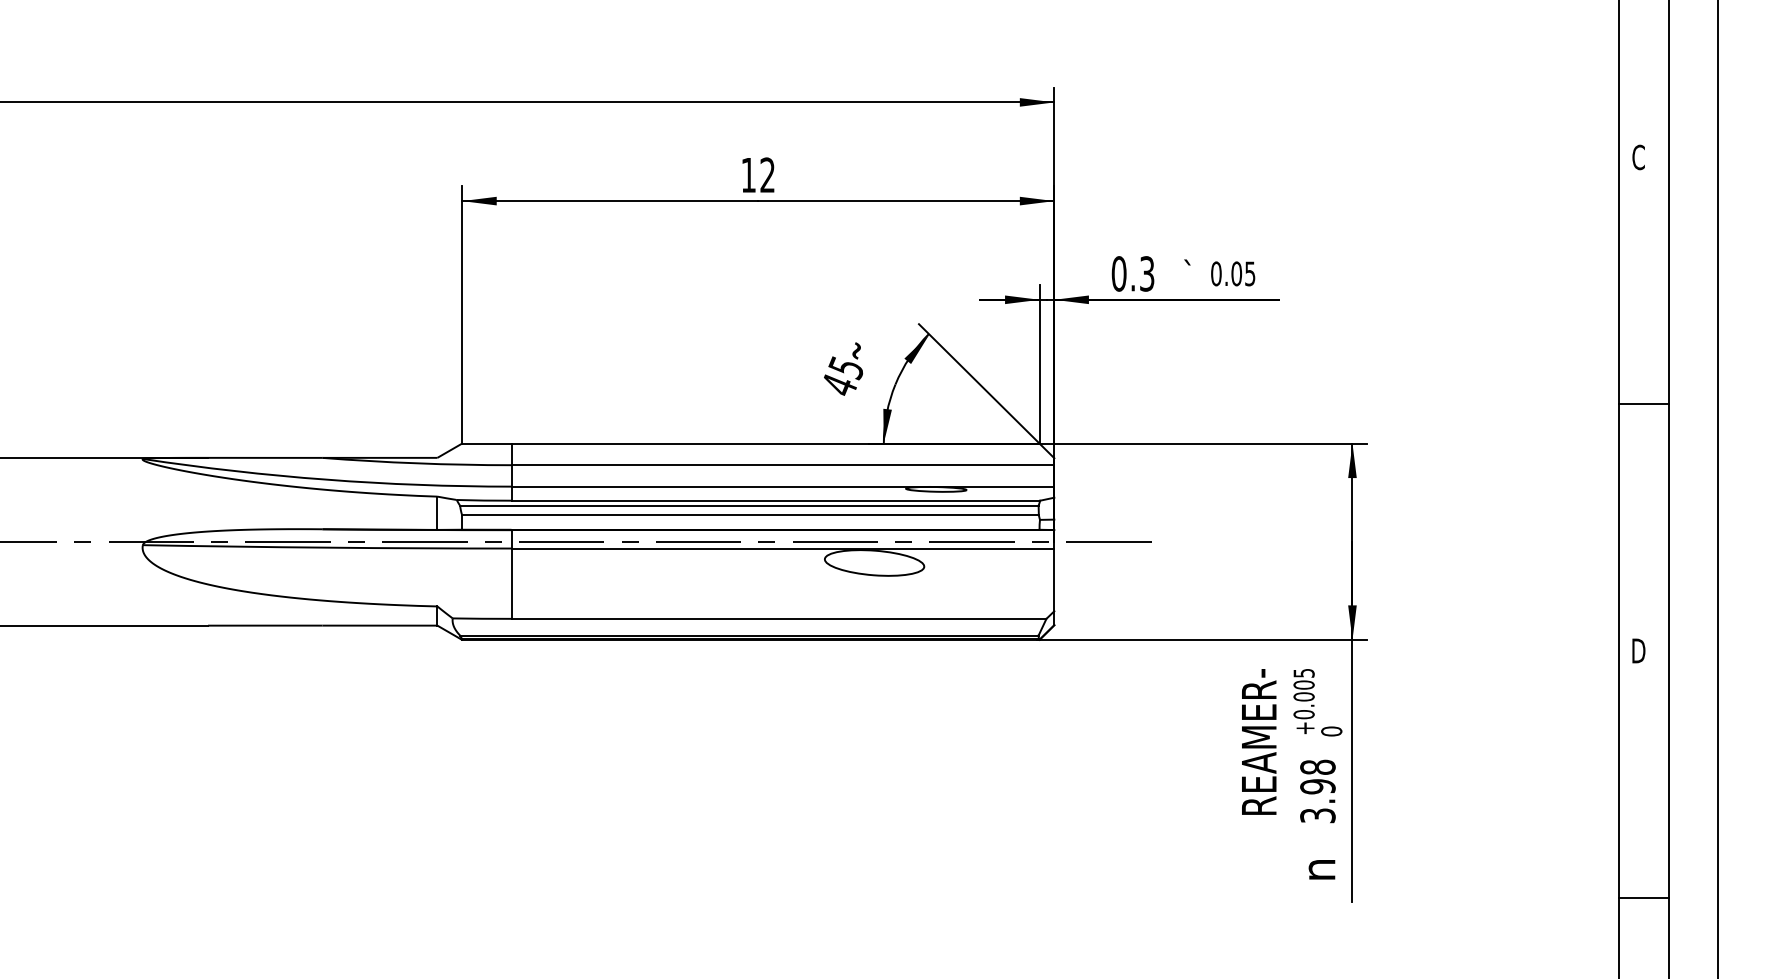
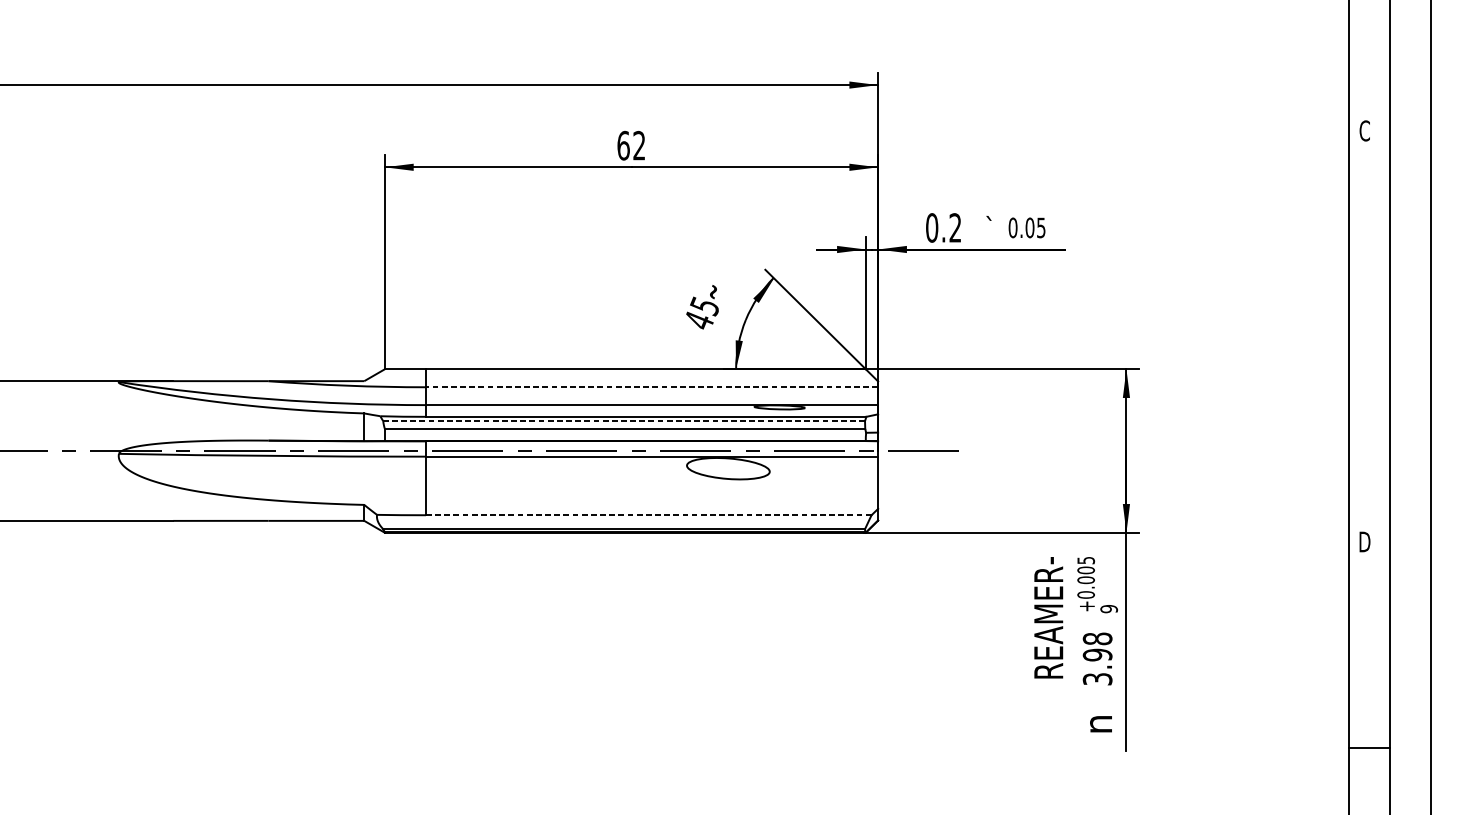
text: (748, 175) -> (623, 145), 12 -> 62
text: (1147, 273) -> (955, 227), 0.3 -> 0.2
line: (1643, 404) -> (1368, 336), removed
line: (782, 465) -> (651, 387), solid -> dashed
line: (748, 505) -> (623, 420), solid -> dashed
line: (778, 618) -> (648, 514), solid -> dashed
text: (1331, 731) -> (1108, 609), 0 -> 9

